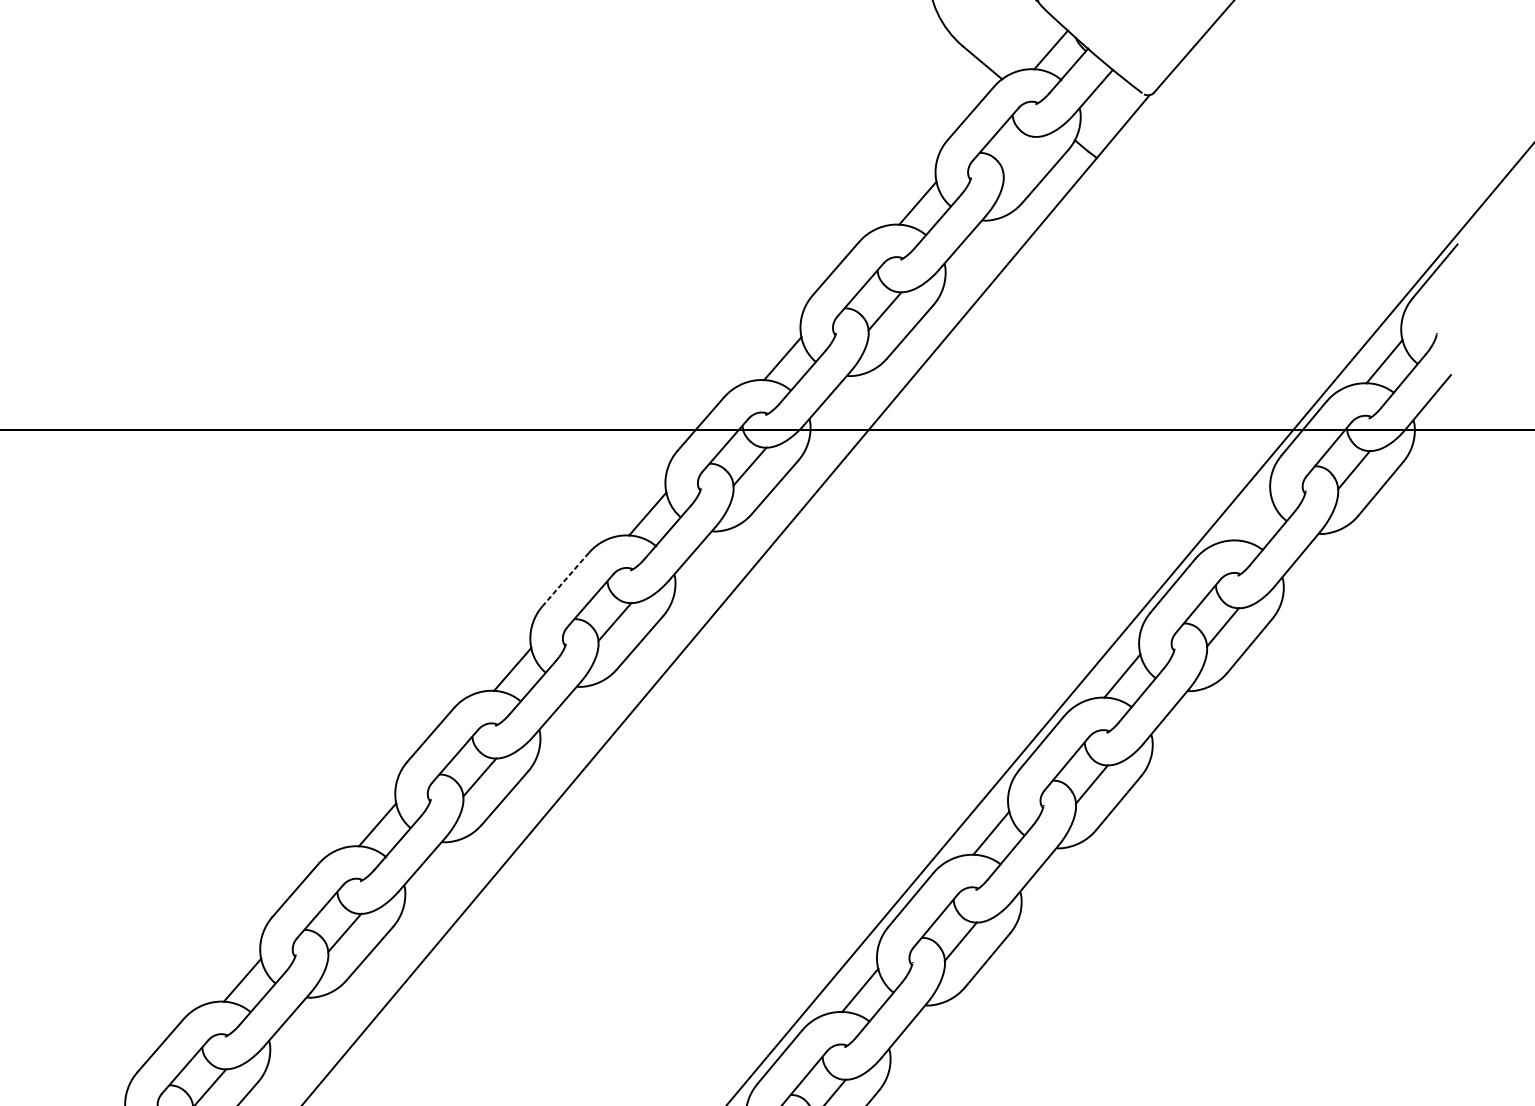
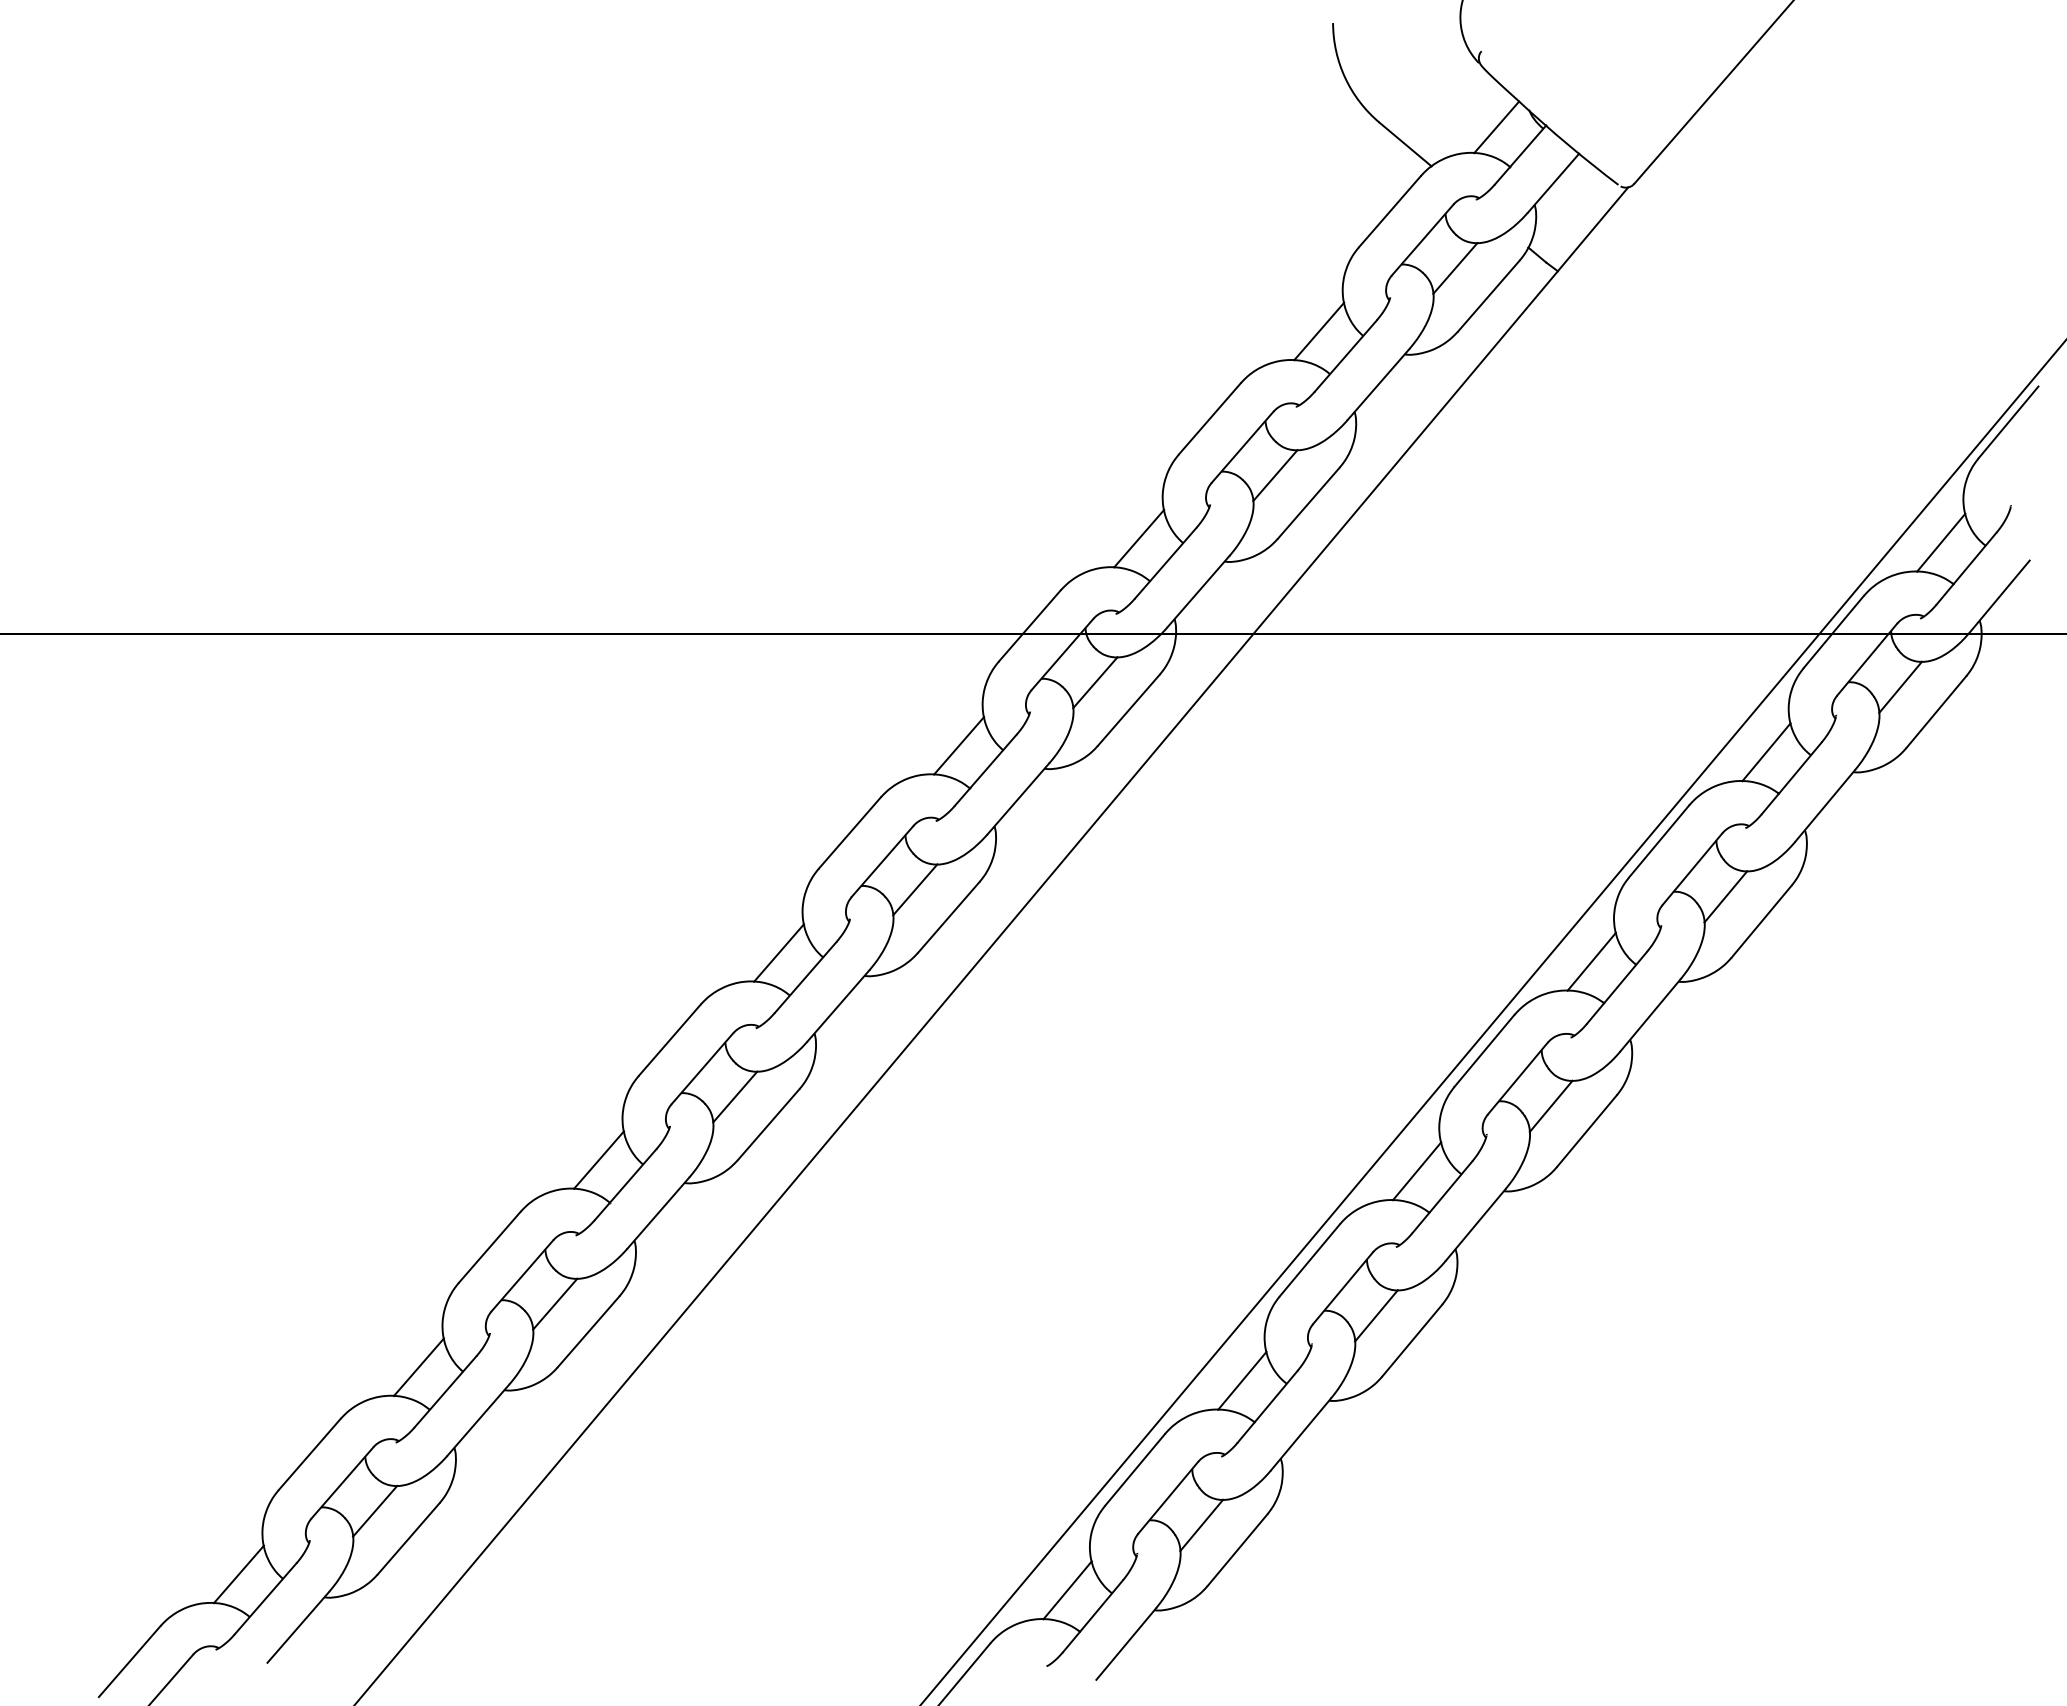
line: (1020, 155) -> (1455, 268), added
line: (1253, 519) -> (1766, 752), added
line: (565, 579) -> (849, 833), dashed -> solid

